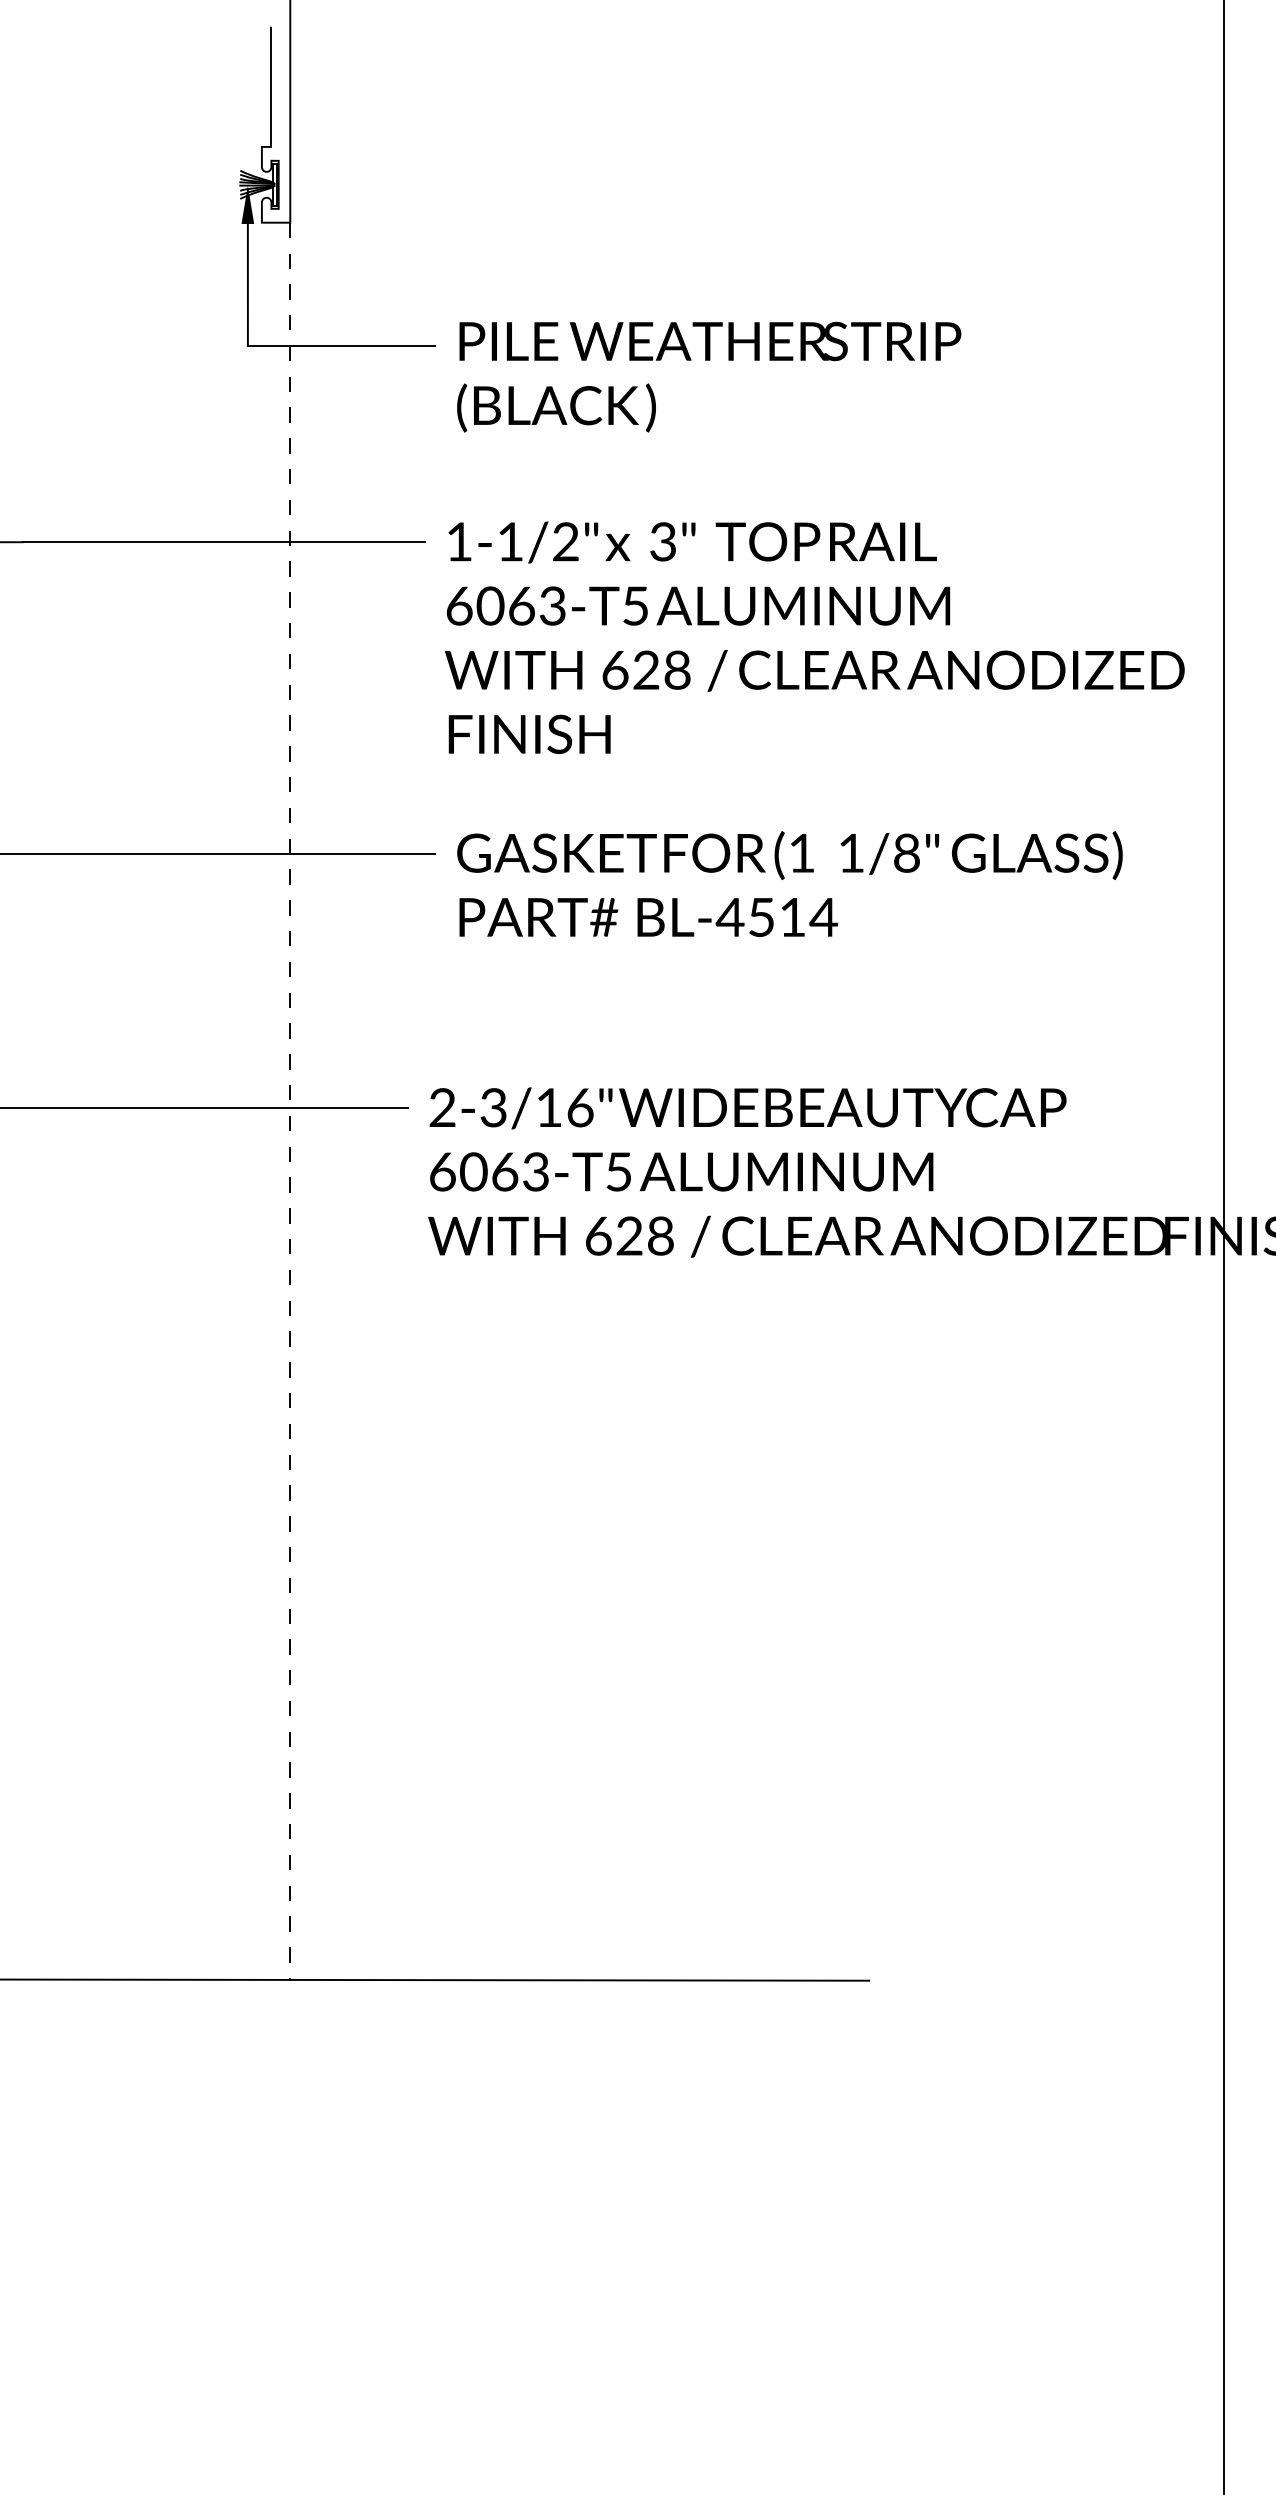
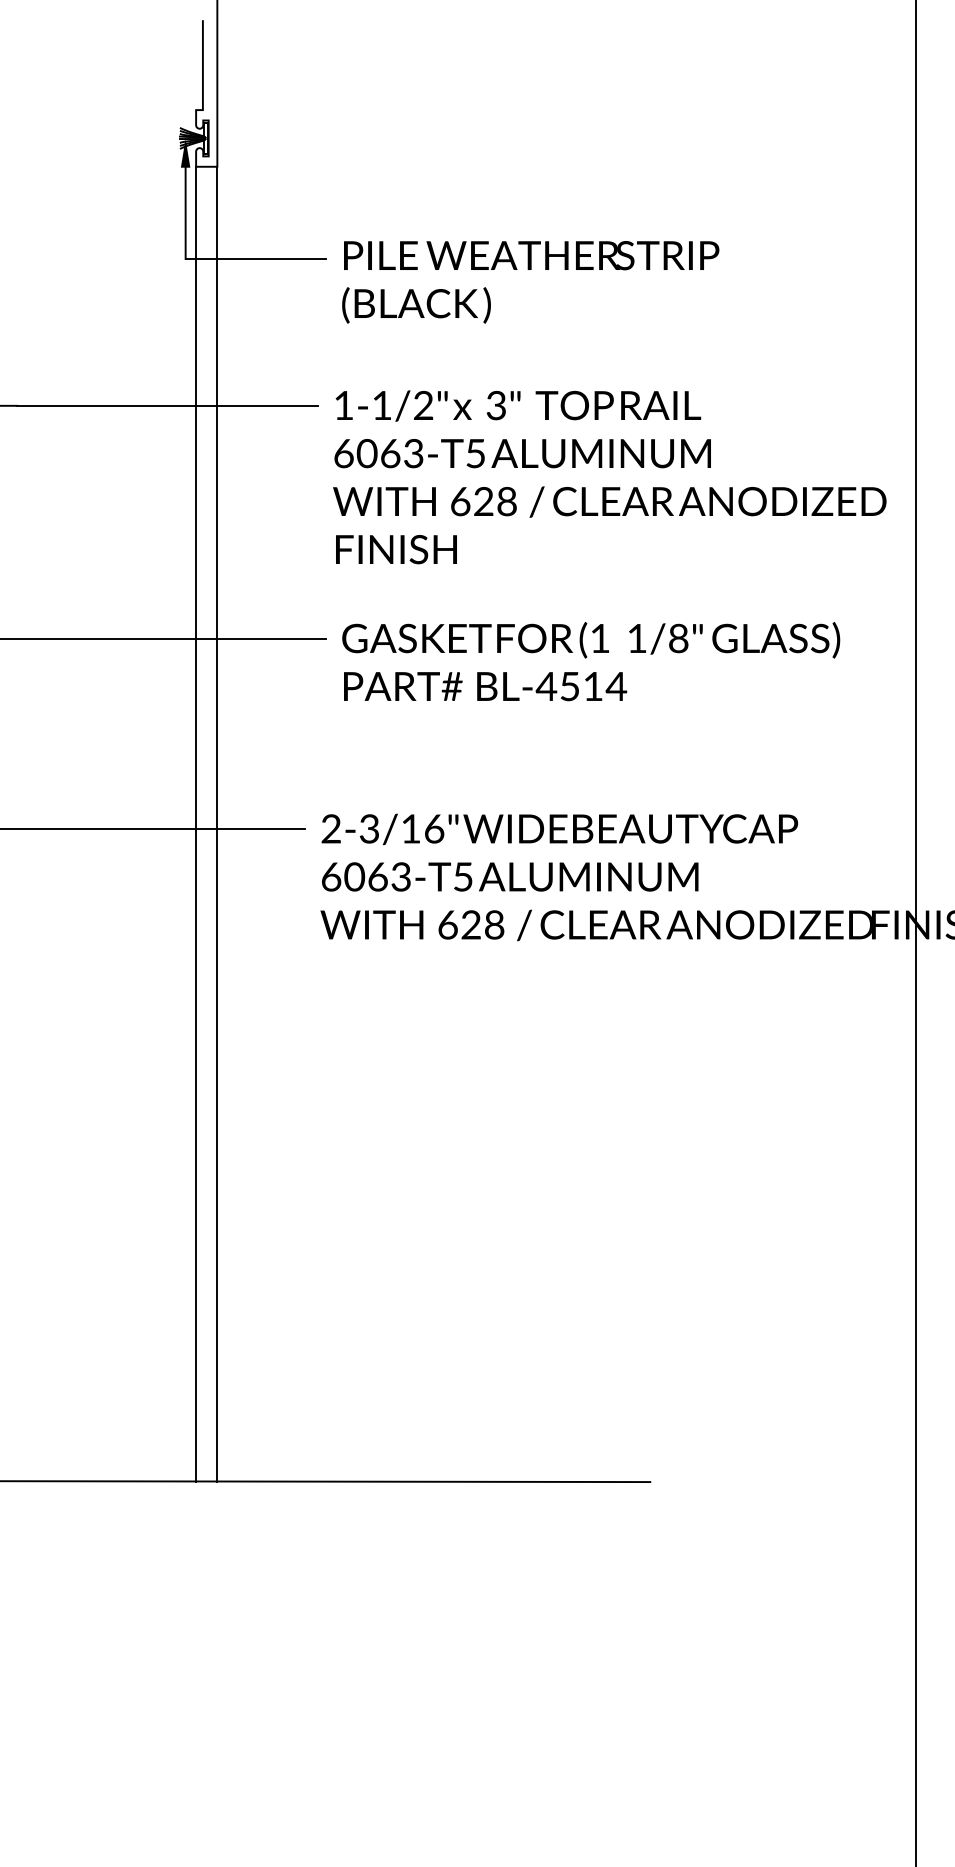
line: (262, 1101) -> (196, 824), added
line: (290, 1101) -> (217, 824), dashed -> solid

